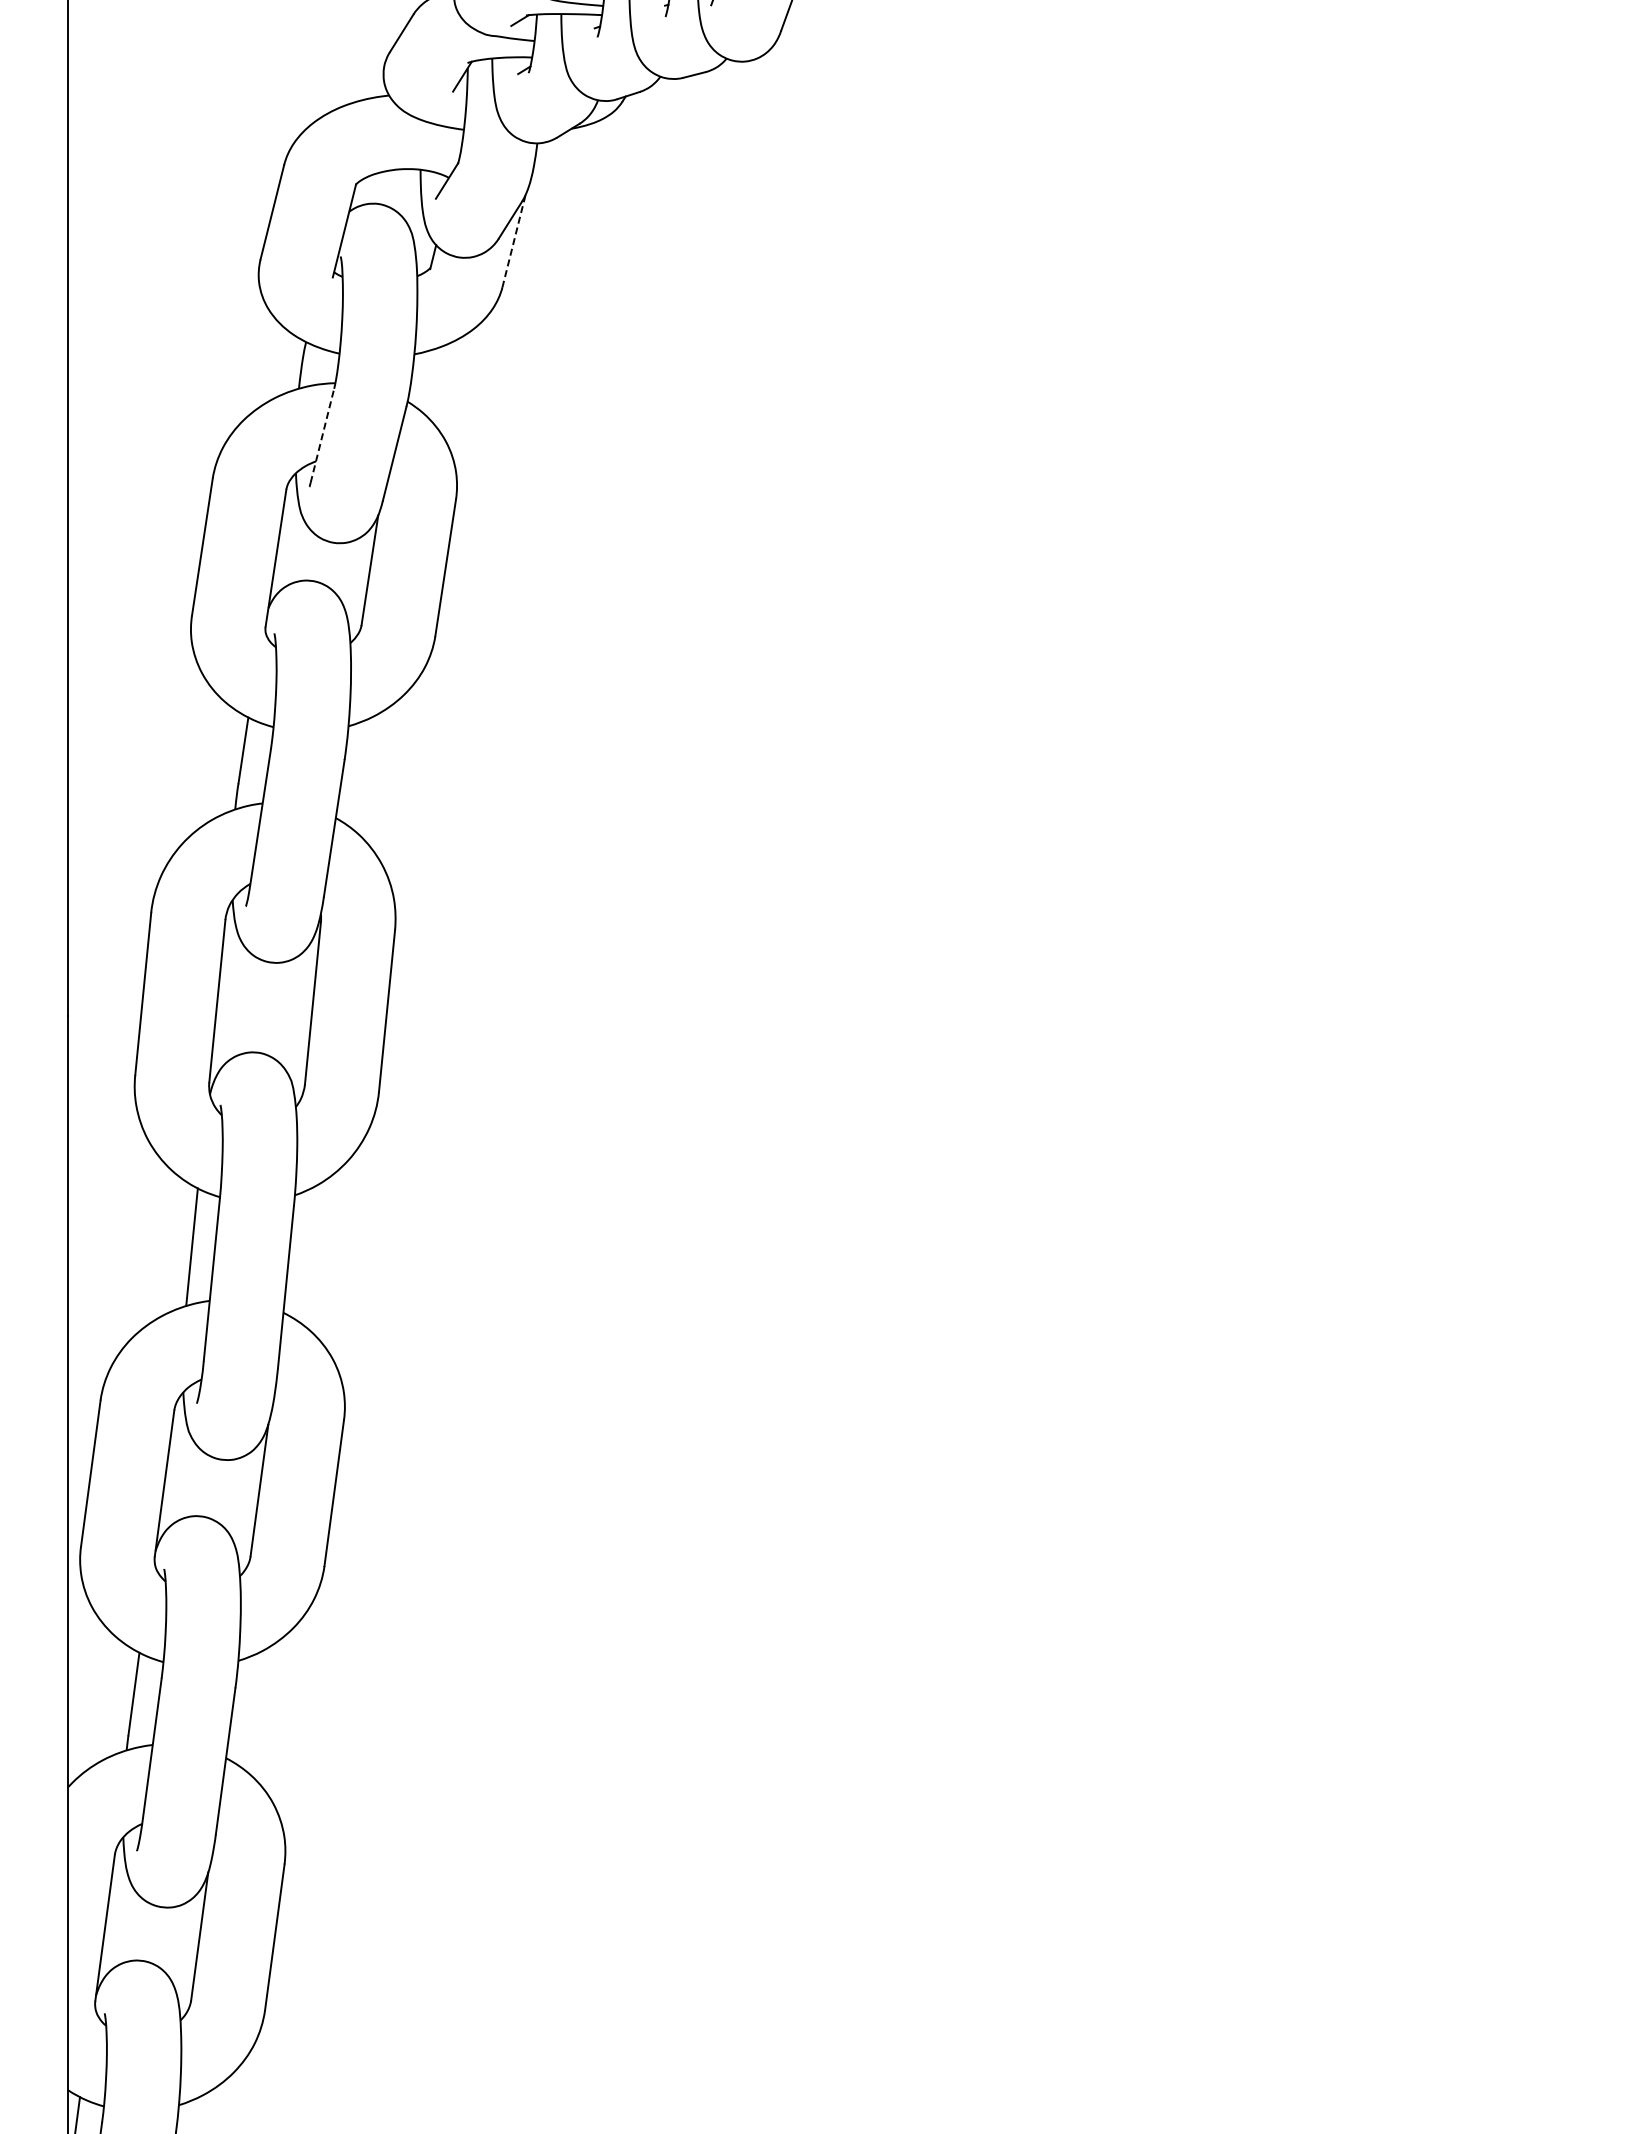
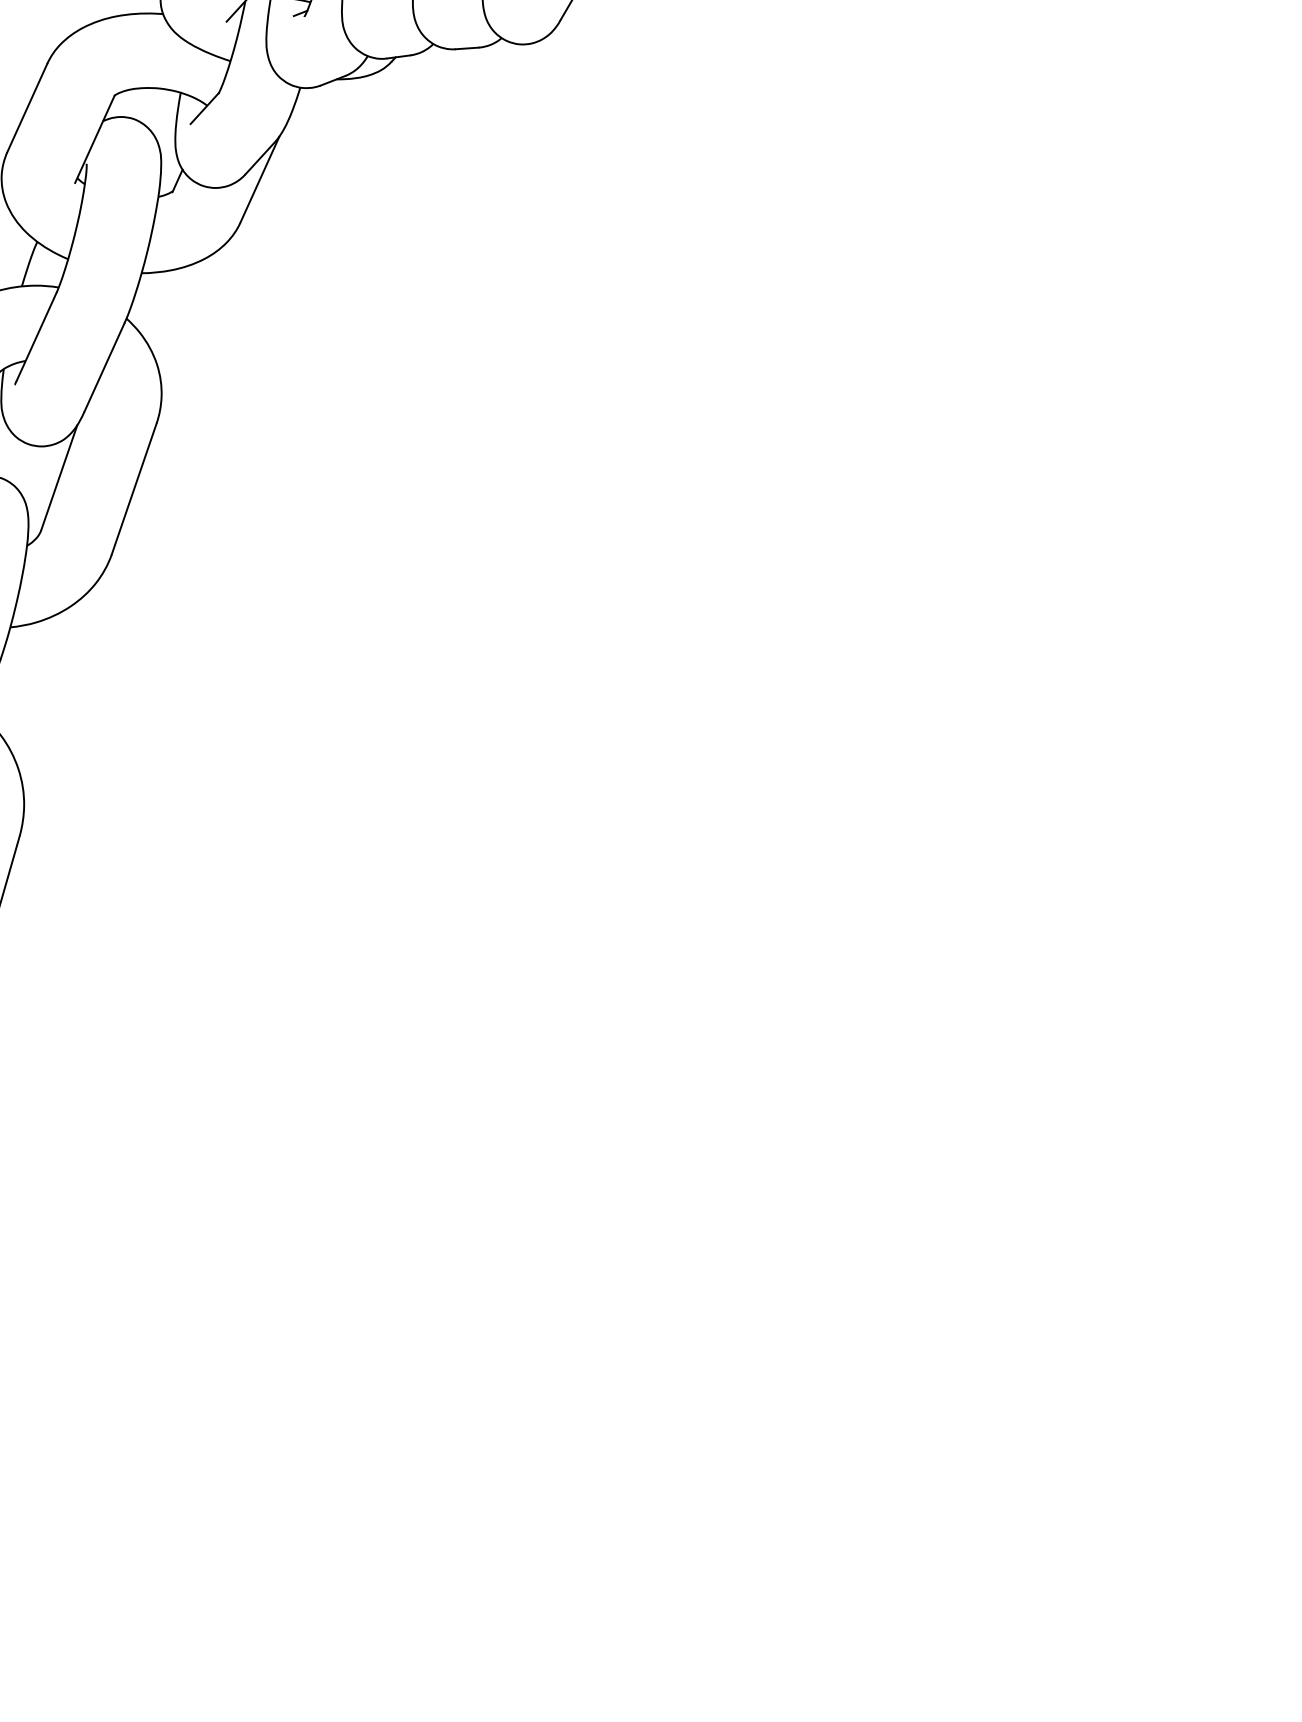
line: (513, 241) -> (259, 179), dashed -> solid
line: (322, 435) -> (36, 336), dashed -> solid

